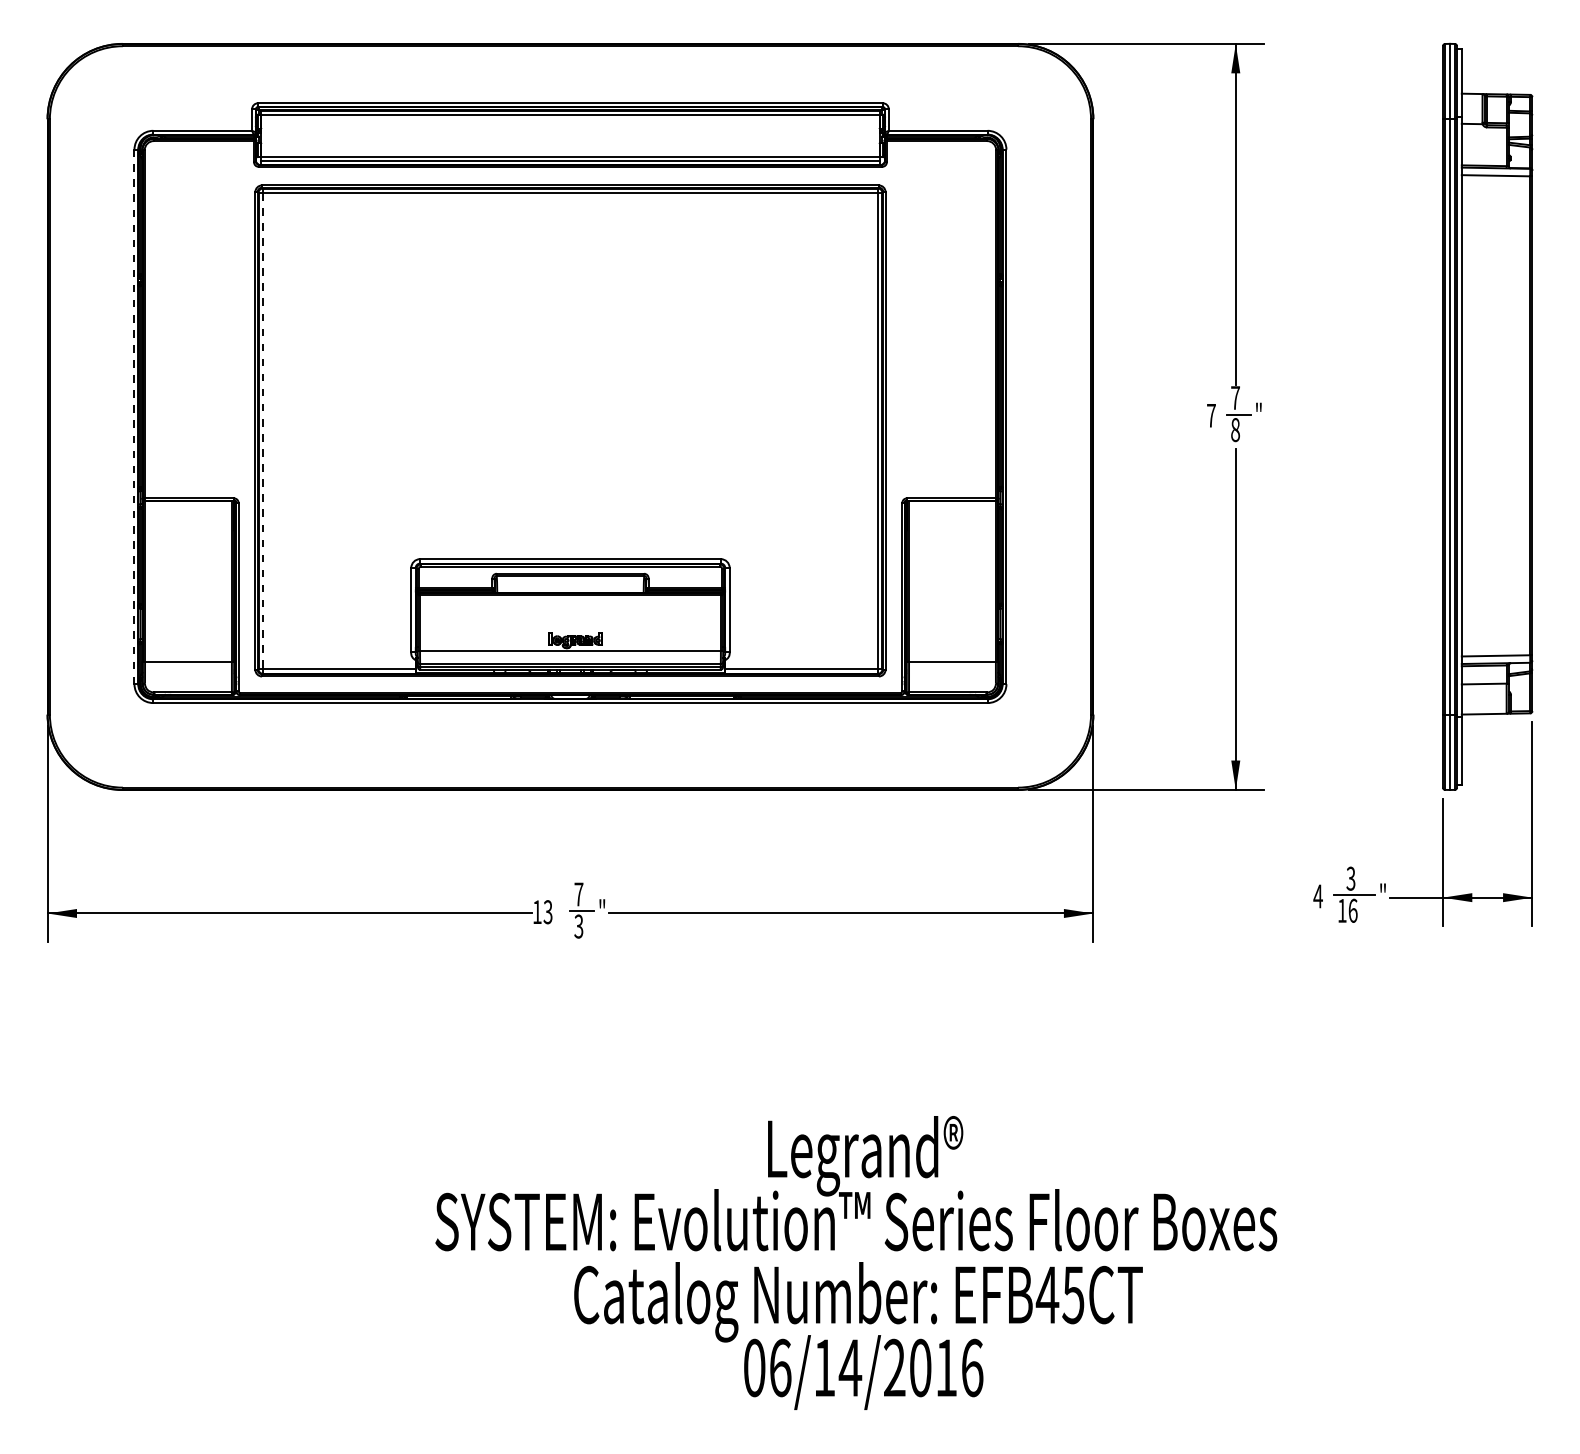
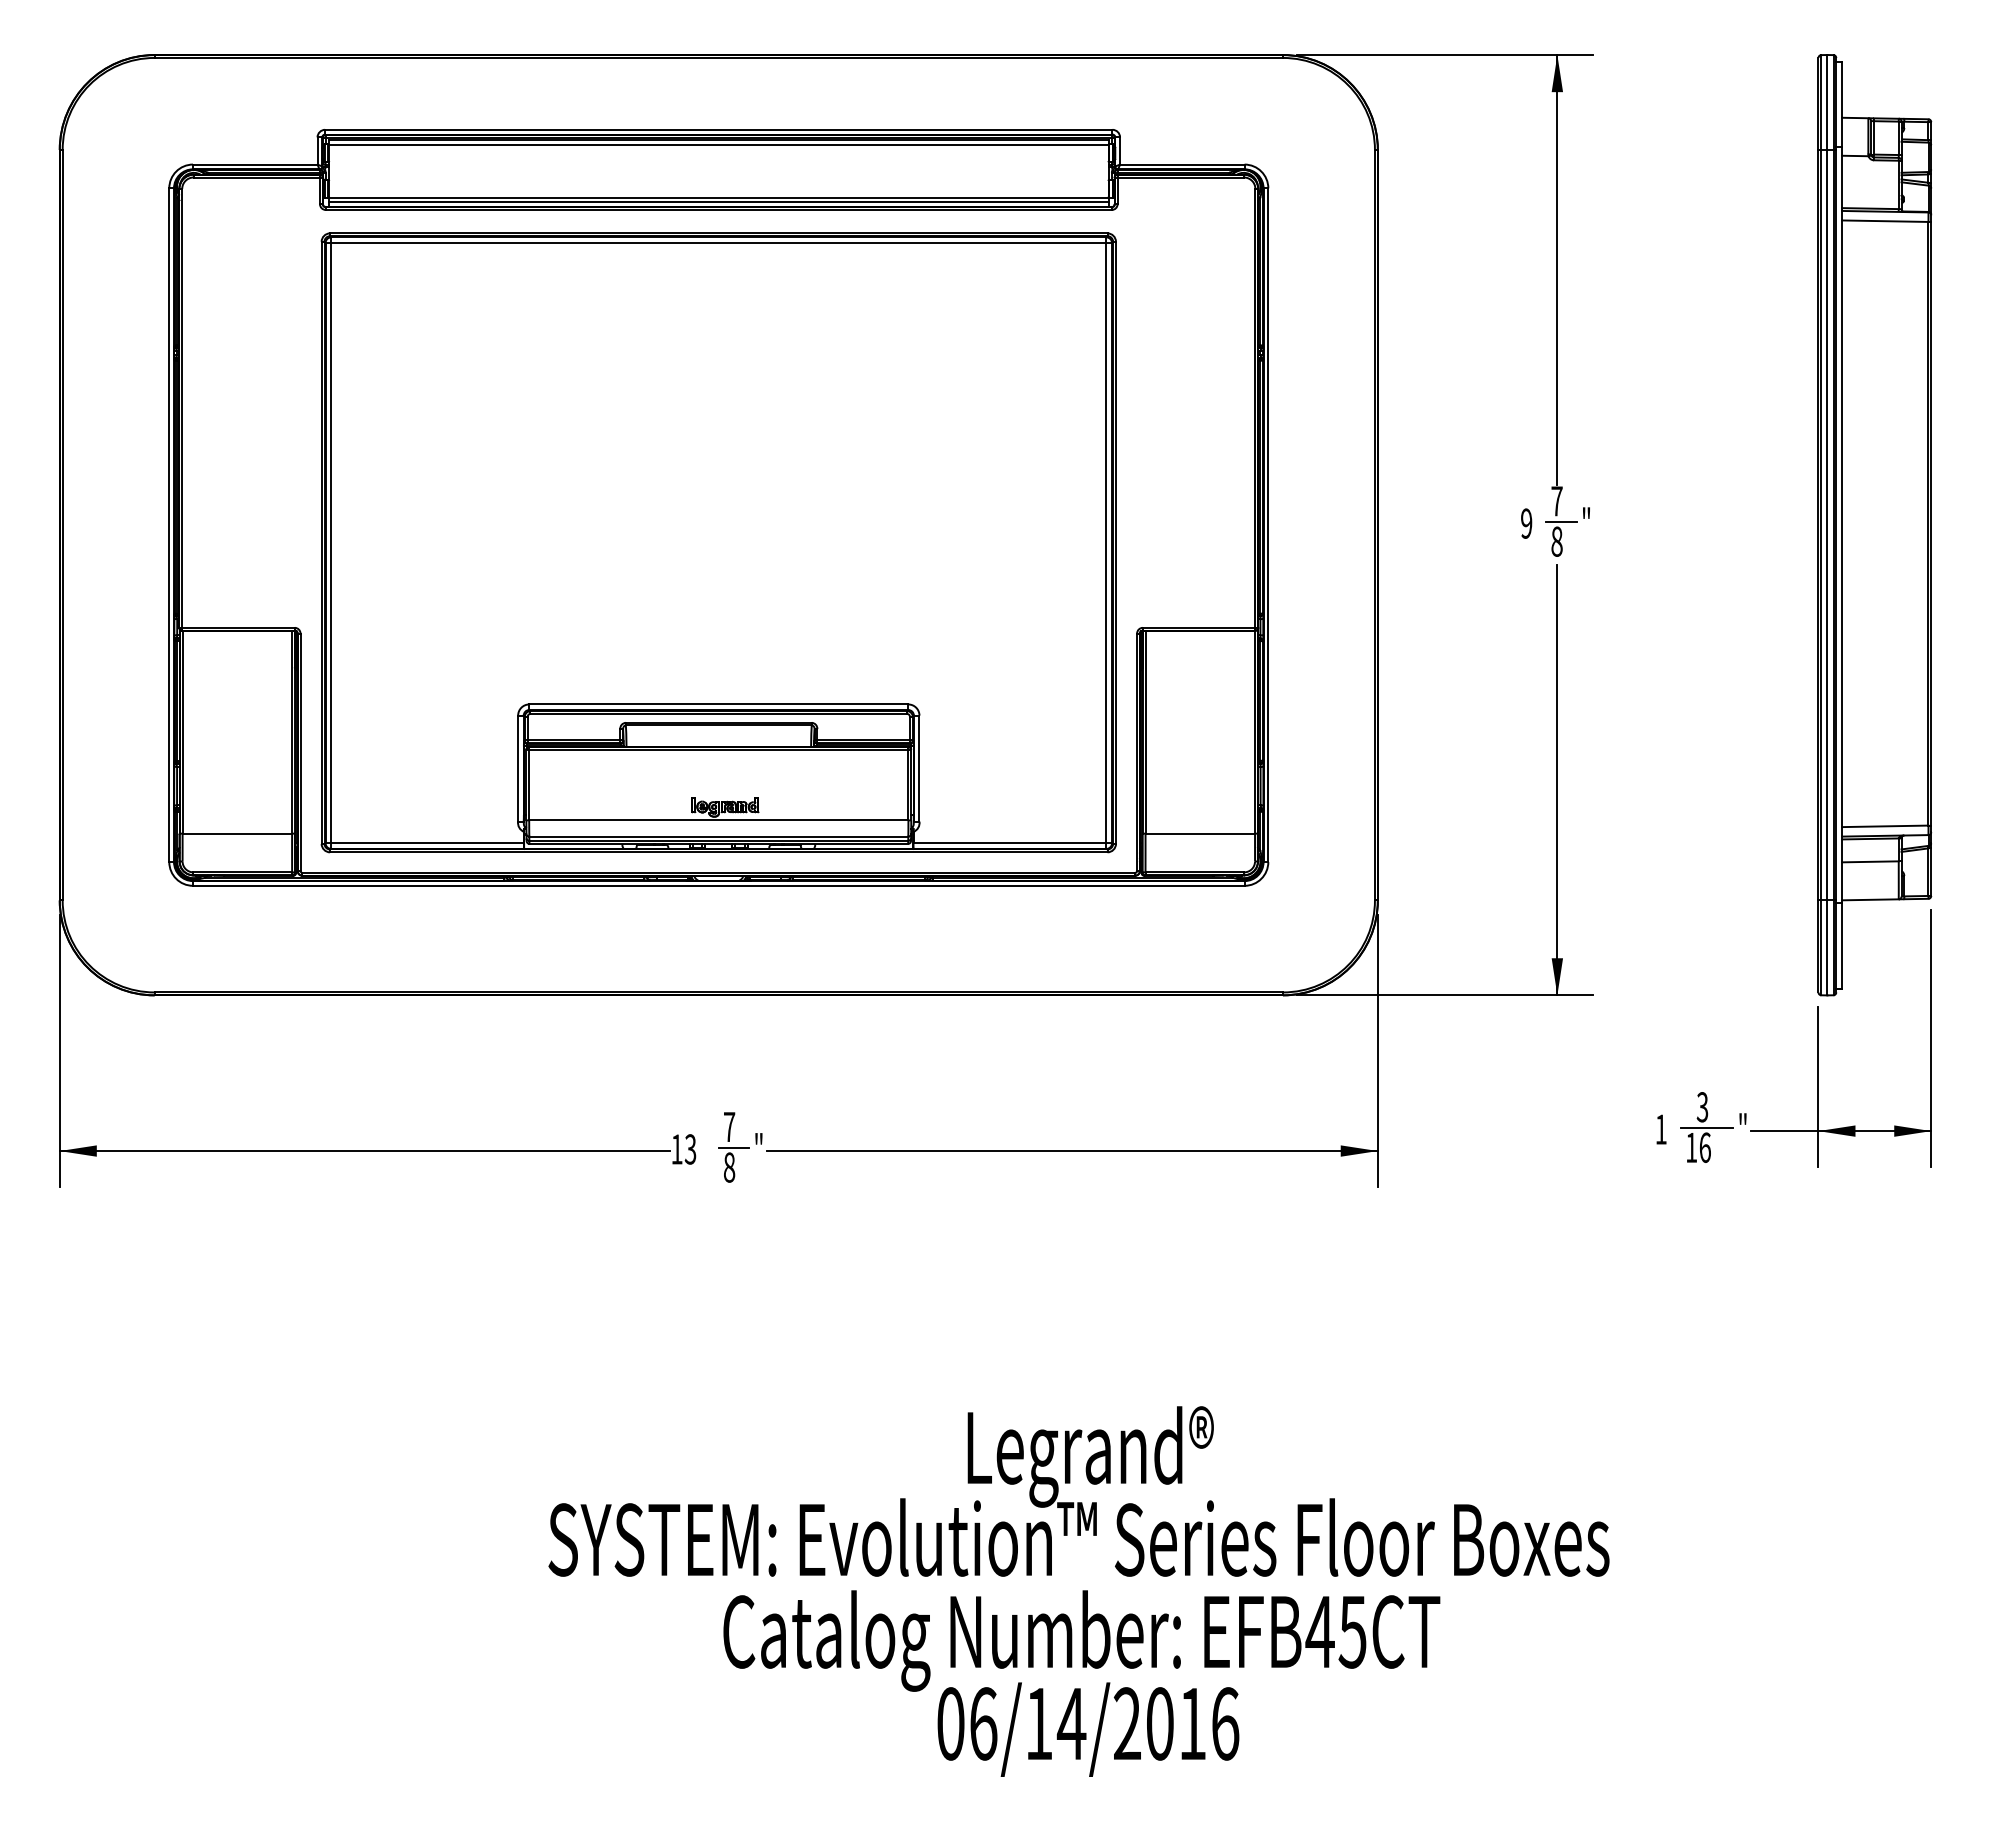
text: (1211, 415) -> (1526, 523), 7 -> 9
line: (134, 417) -> (169, 525), dashed -> solid
line: (263, 431) -> (331, 543), dashed -> solid
text: (1318, 896) -> (1661, 1129), 4 -> 1
text: (578, 926) -> (729, 1167), 3 -> 8

